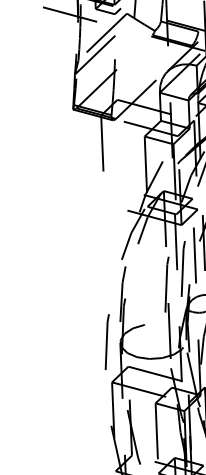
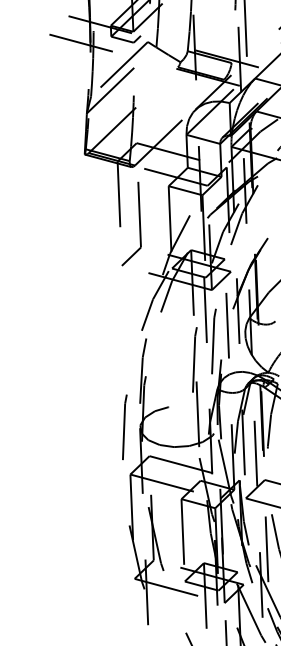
part: (119, 168) -> (139, 223), added

